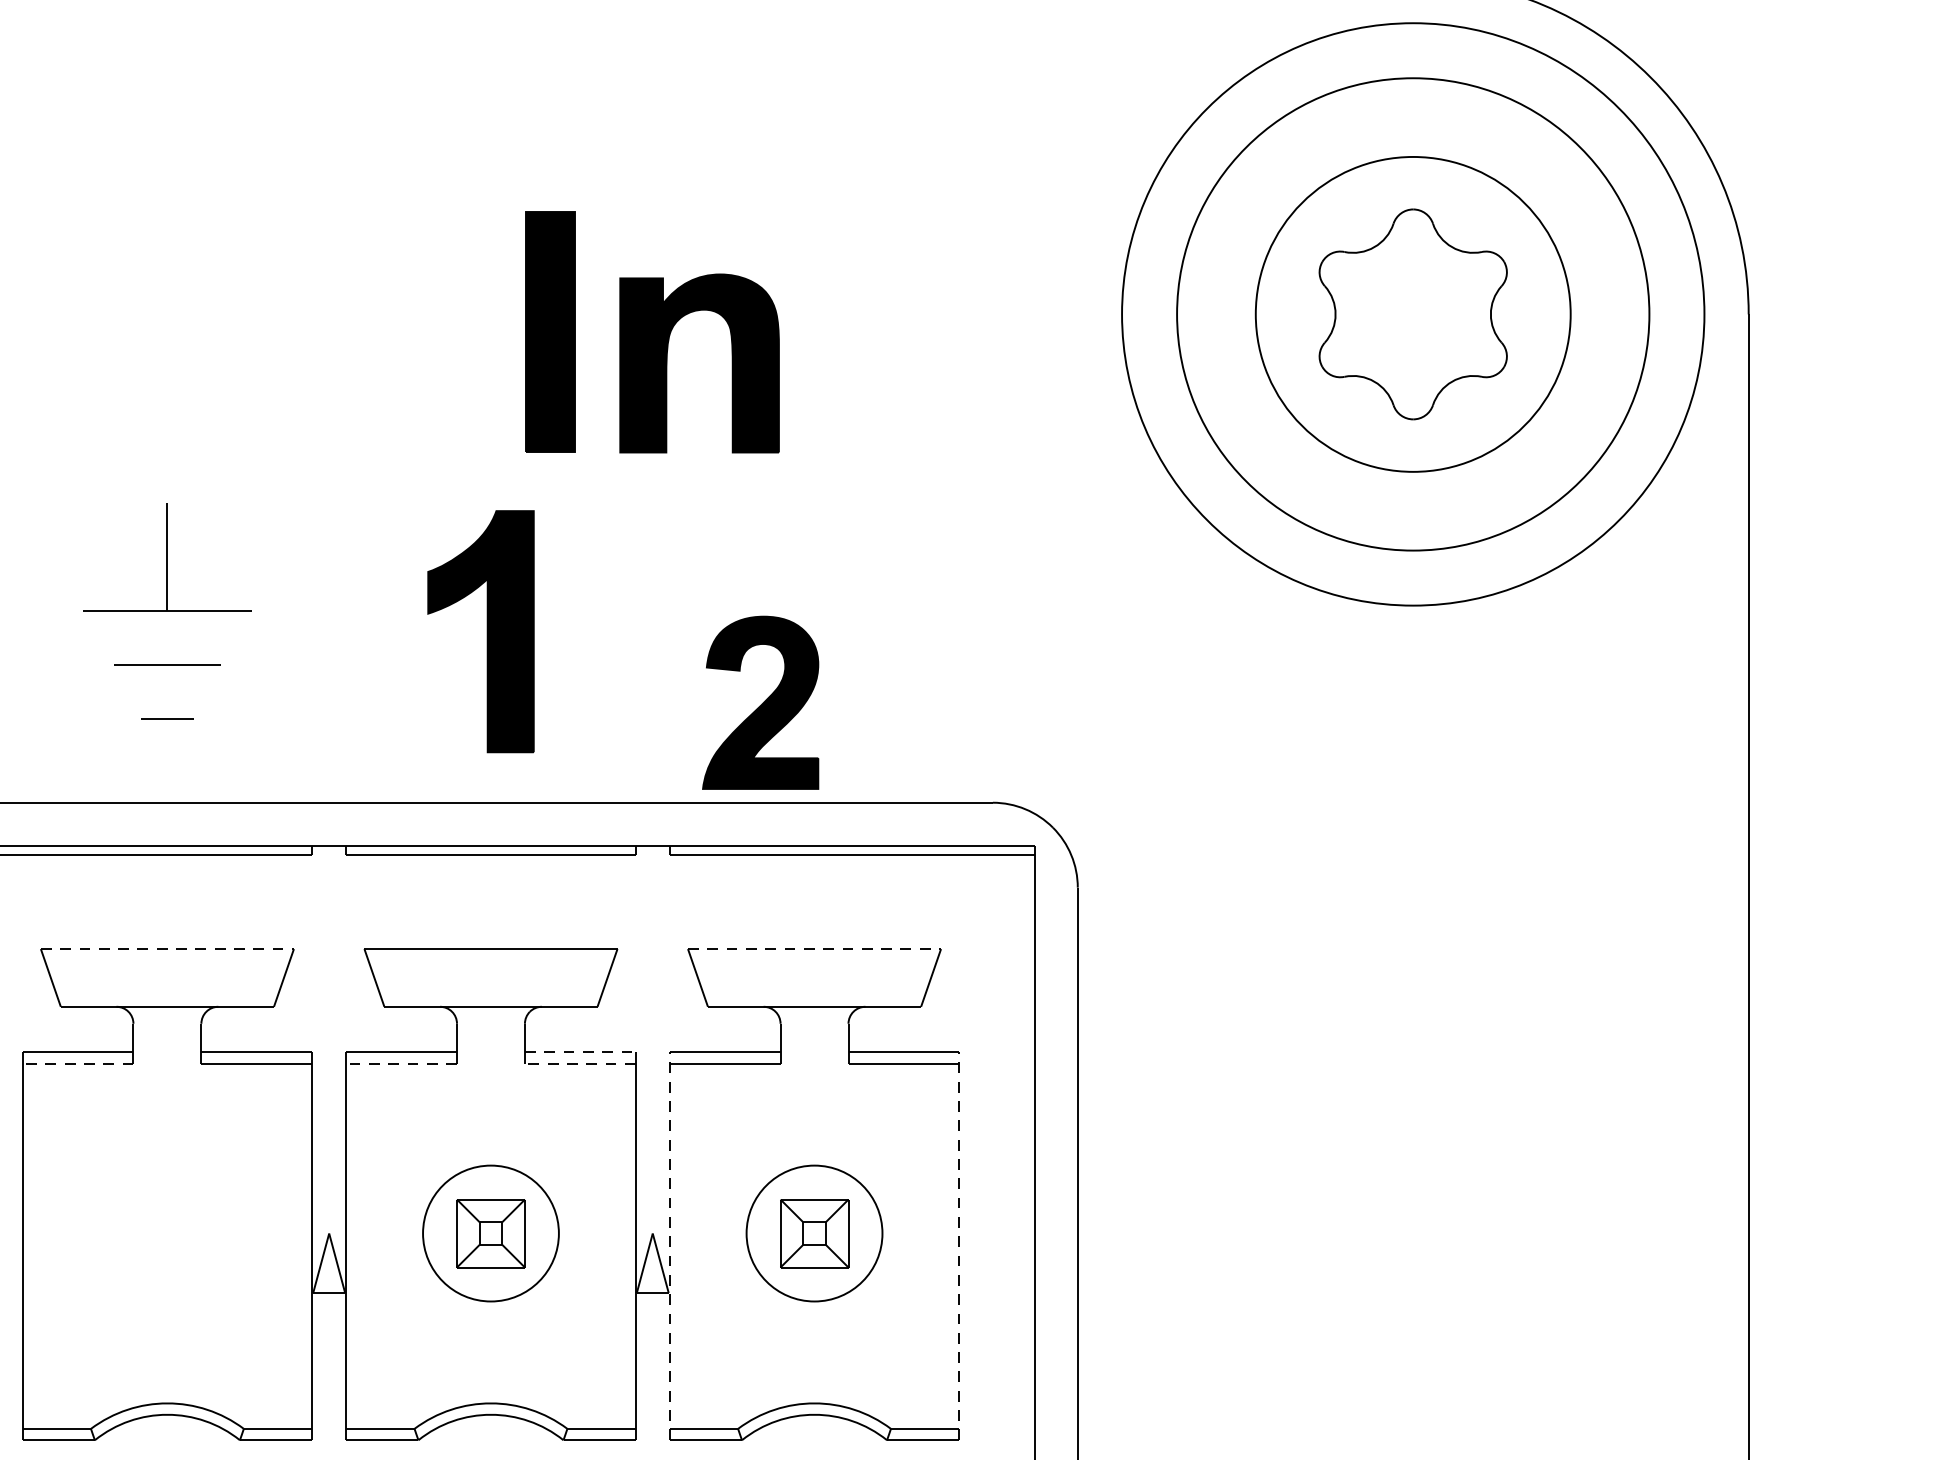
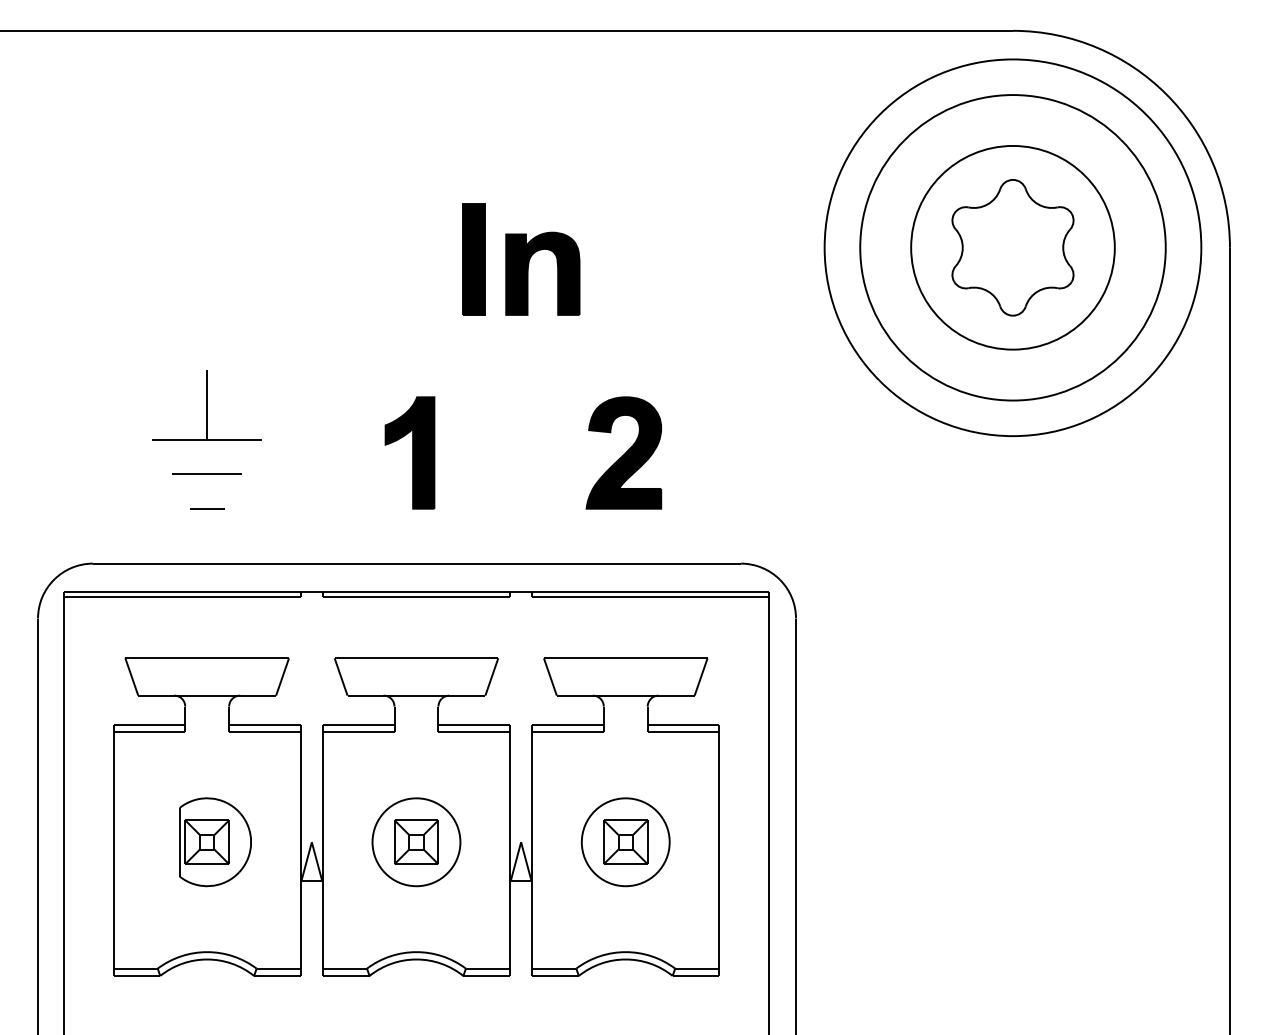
part: (653, 332) -> (521, 259), size x0.71
part: (480, 630) -> (409, 452), size x0.71
part: (760, 702) -> (623, 452), moved
line: (167, 949) -> (207, 658), dashed -> solid
line: (814, 949) -> (625, 658), dashed -> solid
line: (580, 1052) -> (474, 725), dashed -> solid
line: (78, 1063) -> (149, 732), dashed -> solid
line: (401, 1063) -> (358, 732), dashed -> solid
line: (580, 1063) -> (474, 732), dashed -> solid
part: (180, 1233) -> (215, 842), added
line: (670, 1246) -> (532, 850), dashed -> solid
line: (959, 1246) -> (719, 850), dashed -> solid

